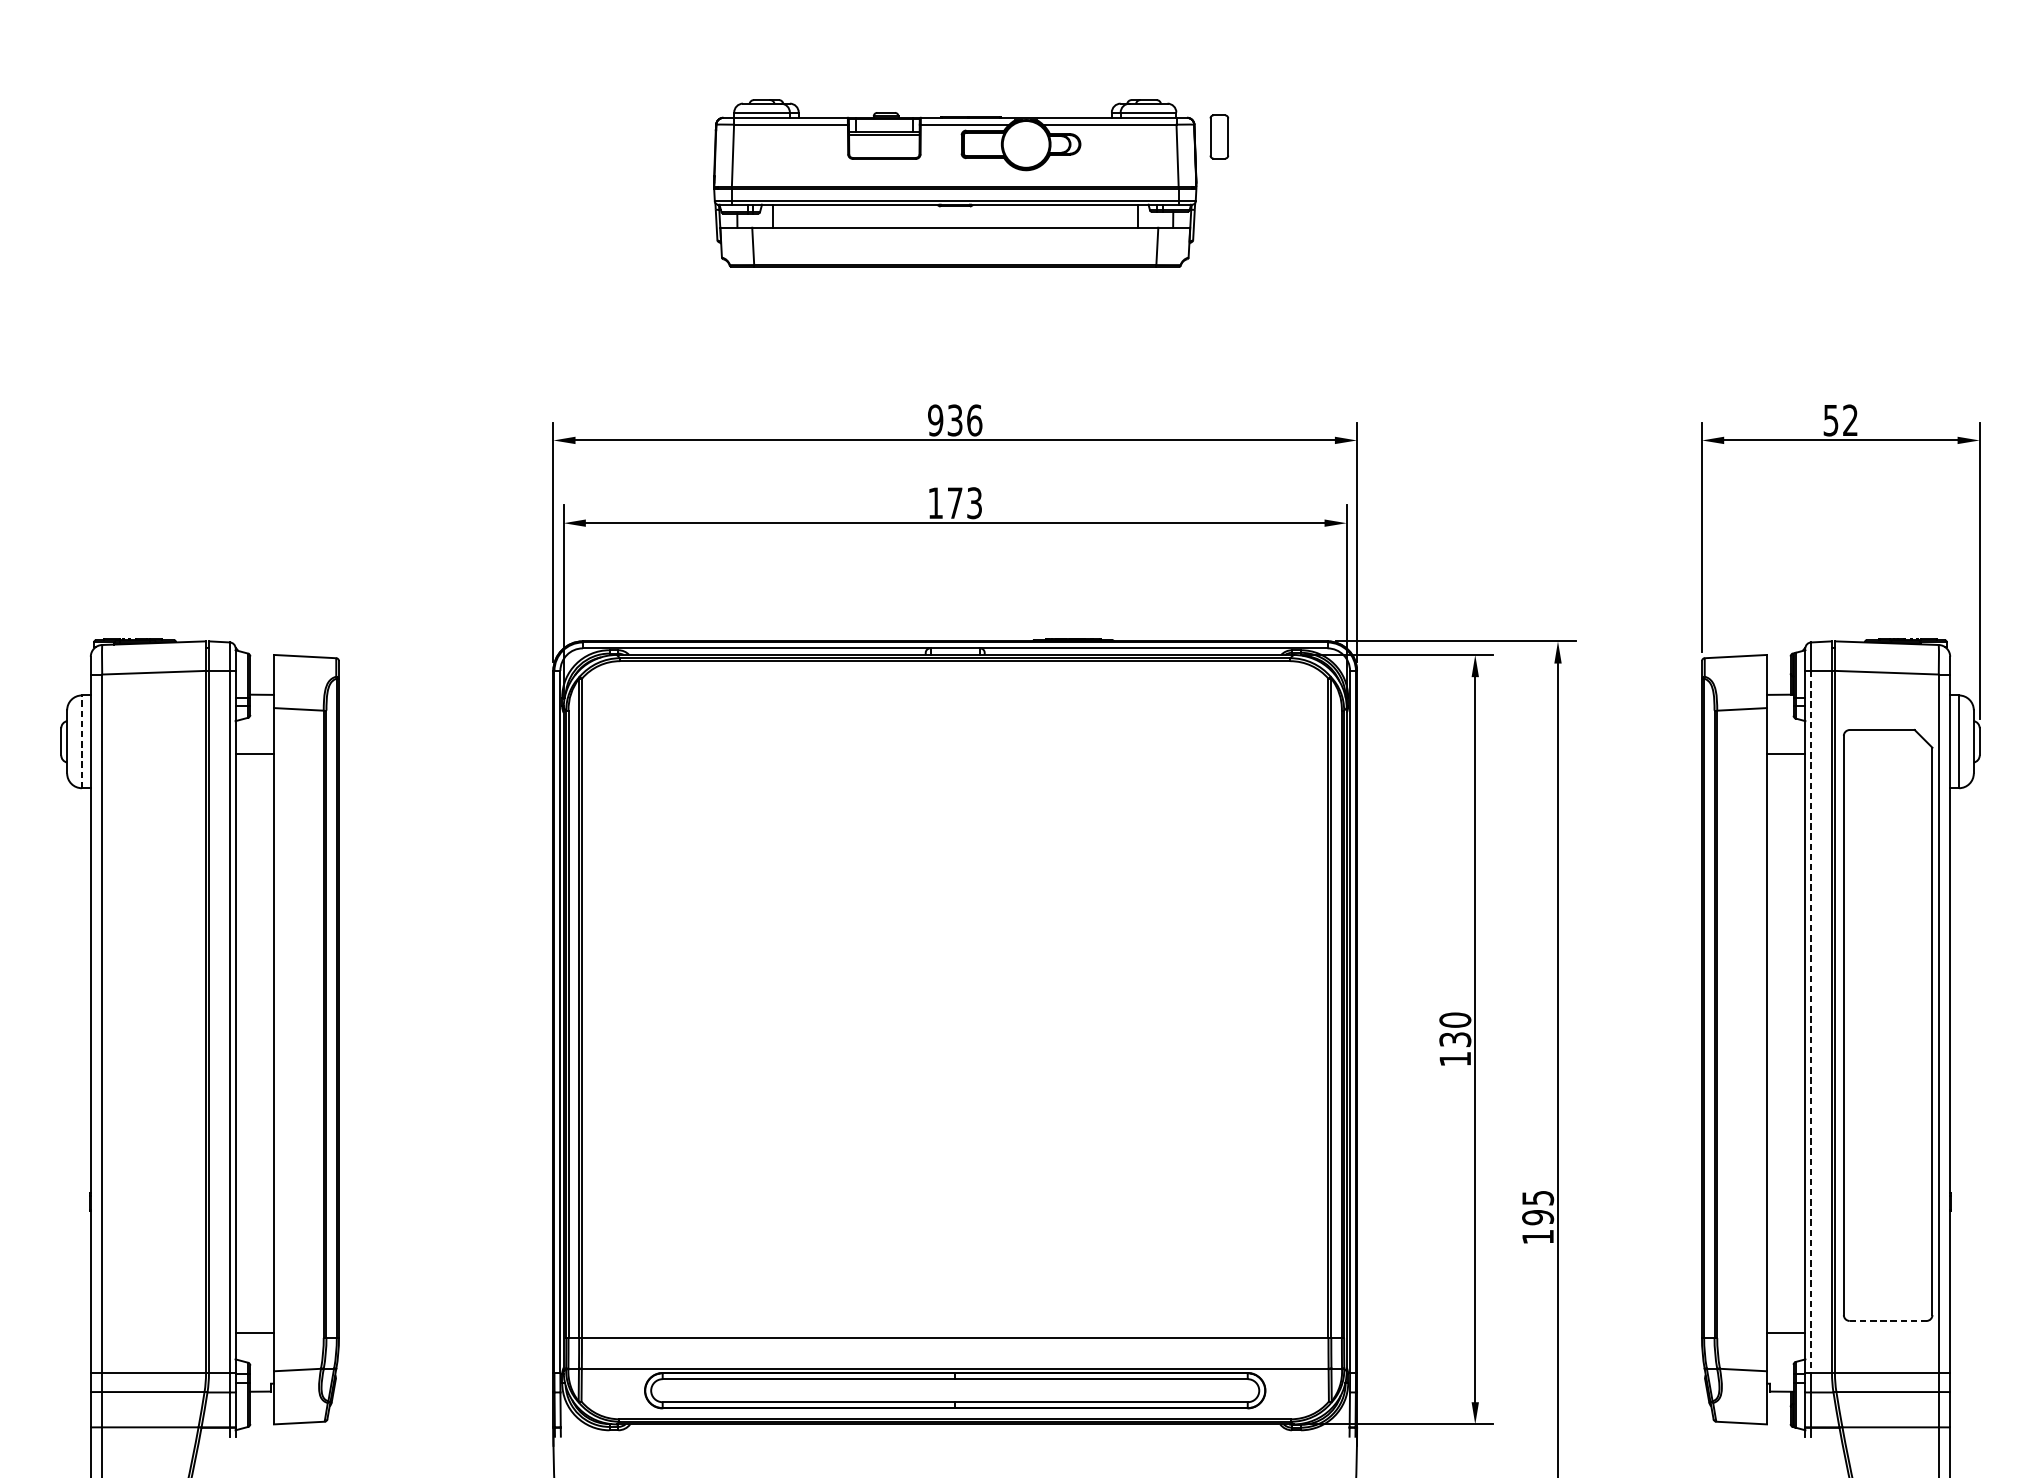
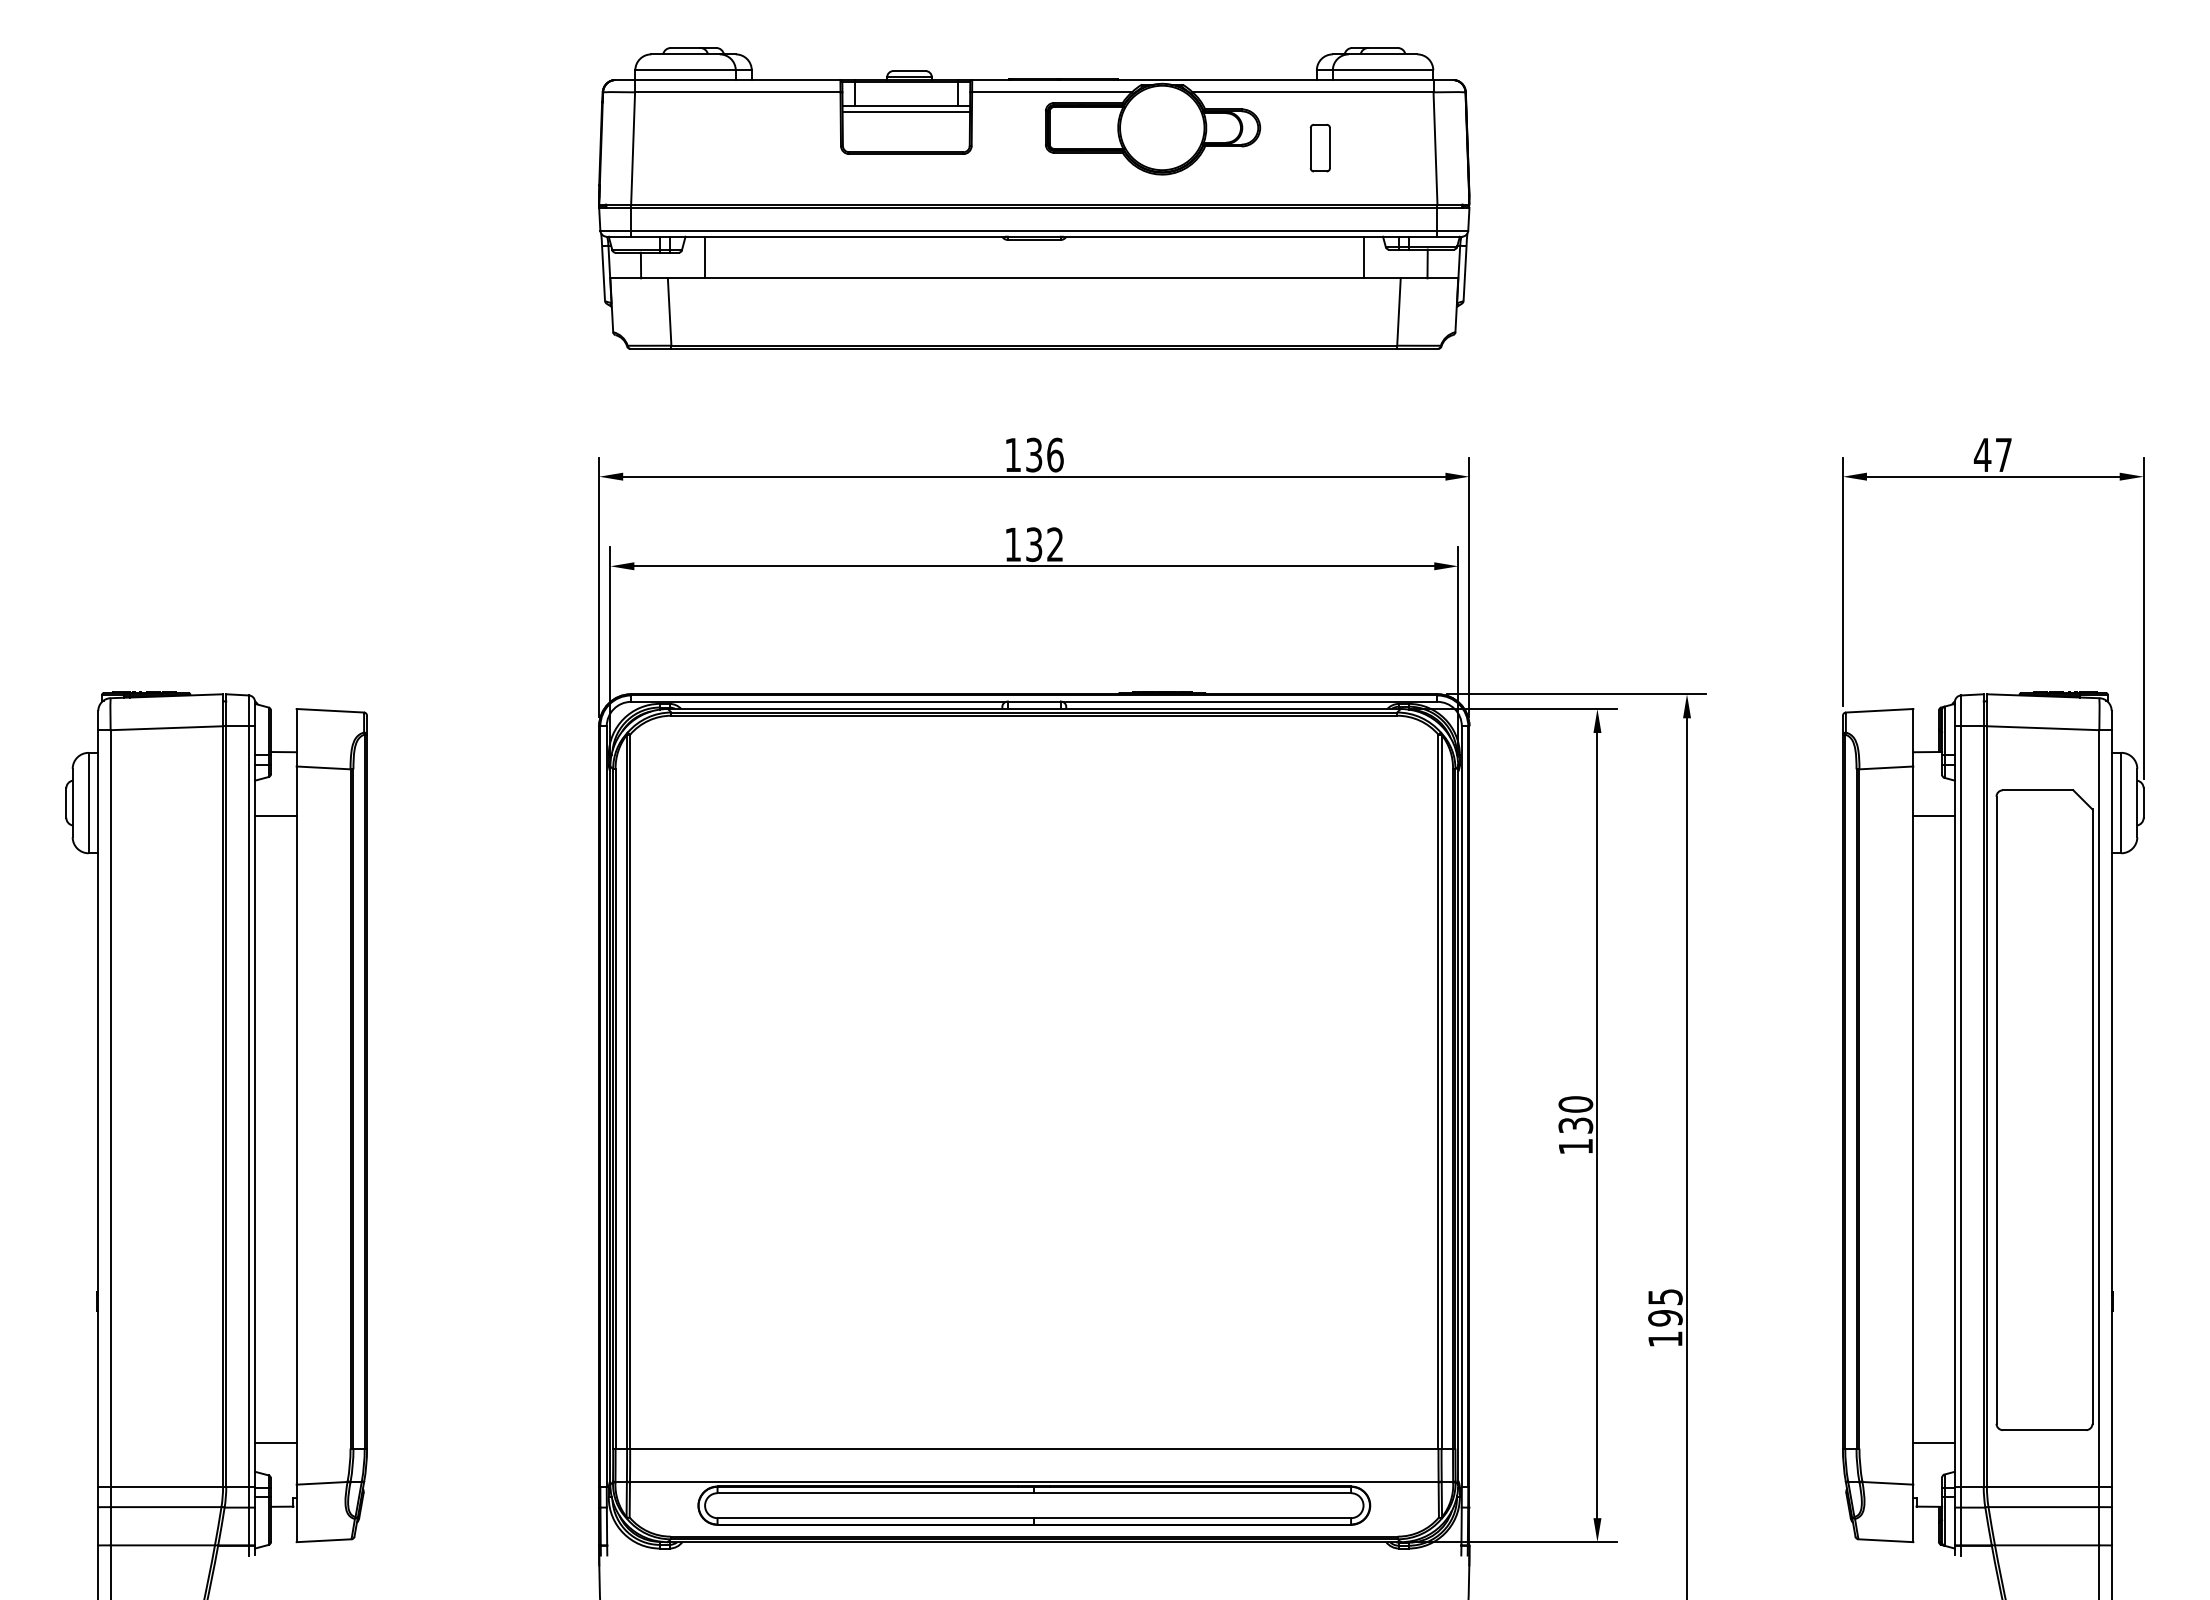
part: (955, 183) -> (1034, 198), size x1.67
text: (935, 419) -> (1012, 454), 936 -> 136
text: (1840, 419) -> (1992, 454), 52 -> 47
text: (964, 503) -> (1044, 544), 173 -> 132
line: (81, 741) -> (88, 802), dashed -> solid
line: (1810, 1022) -> (1960, 1107), dashed -> solid
line: (1888, 1321) -> (2044, 1430), dashed -> solid

